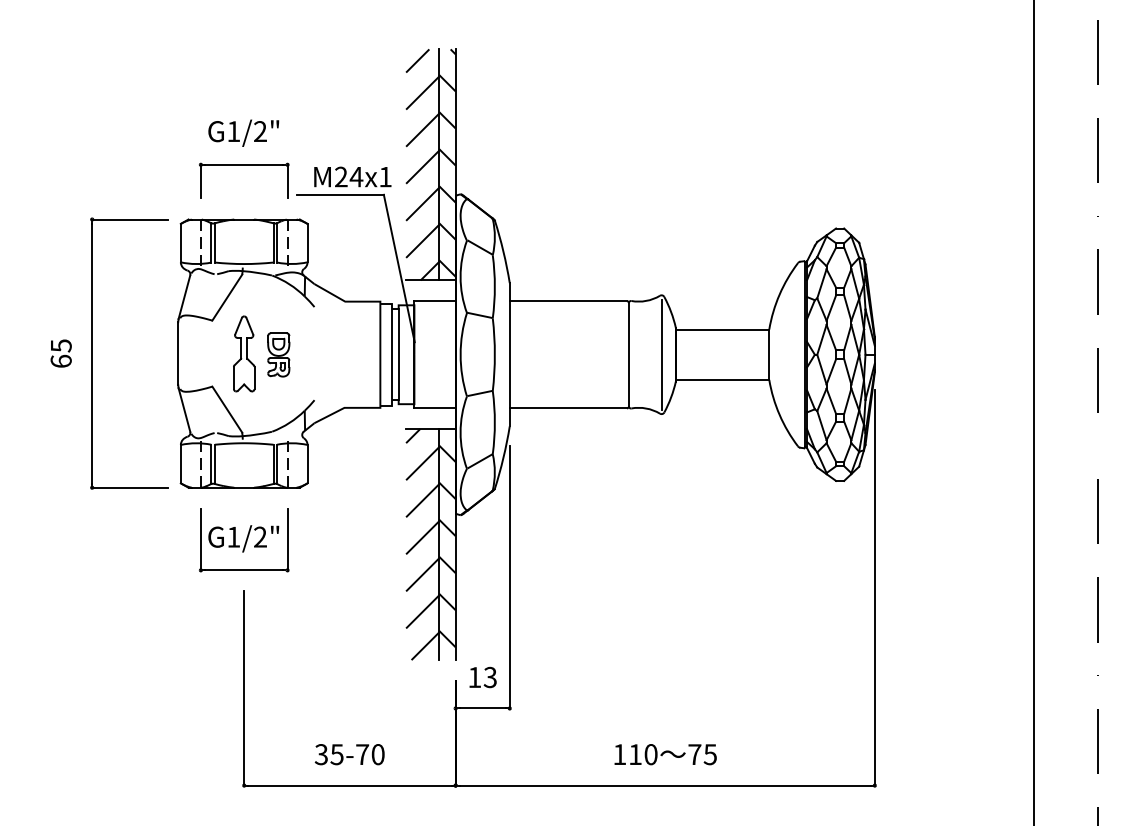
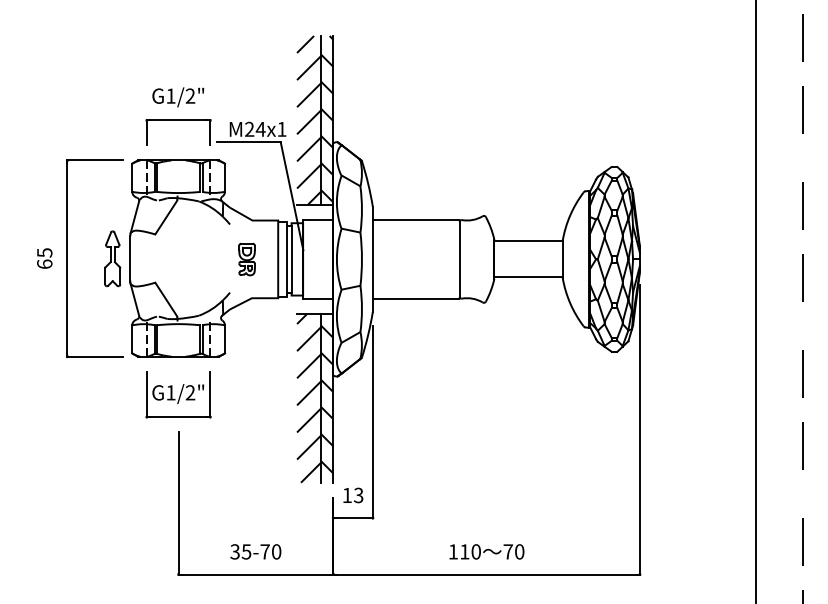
part: (244, 353) -> (112, 258), moved
part: (278, 354) -> (246, 259), moved
line: (662, 354) -> (484, 259), removed
text: (709, 754) -> (518, 551), 75 -> 70

